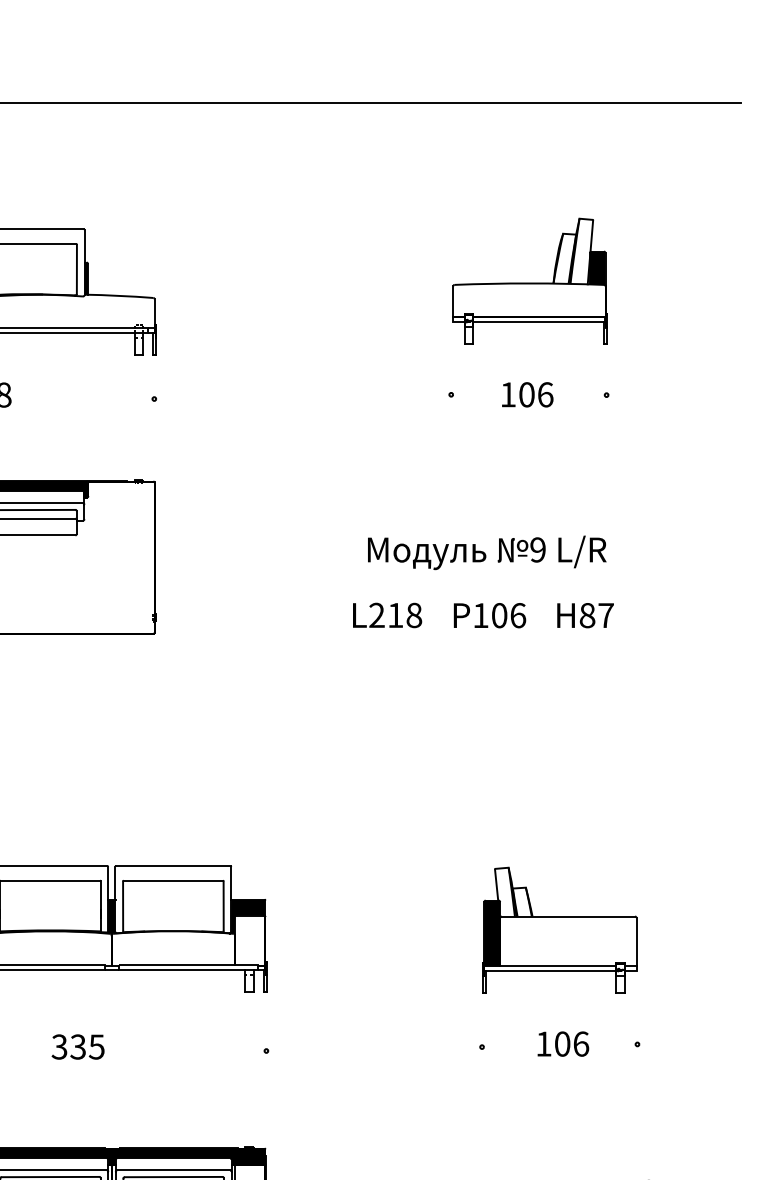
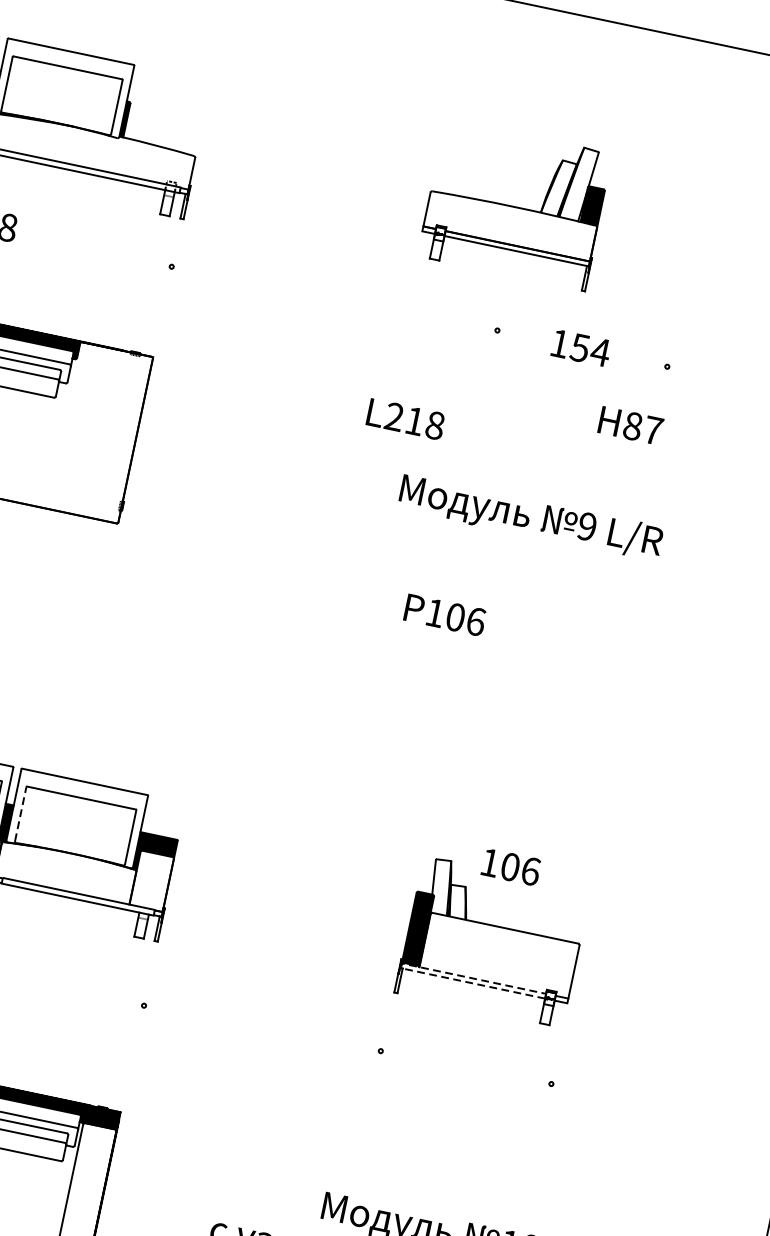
part: (529, 280) -> (515, 203), moved
text: (535, 394) -> (589, 349), 106 -> 154
text: (487, 552) -> (531, 517), moved
text: (387, 615) -> (405, 419), moved
text: (489, 615) -> (444, 614), moved
text: (585, 615) -> (630, 425), moved
line: (123, 906) -> (21, 814), solid -> dashed
line: (484, 968) -> (401, 965), solid -> dashed
text: (563, 1043) -> (511, 866), moved

